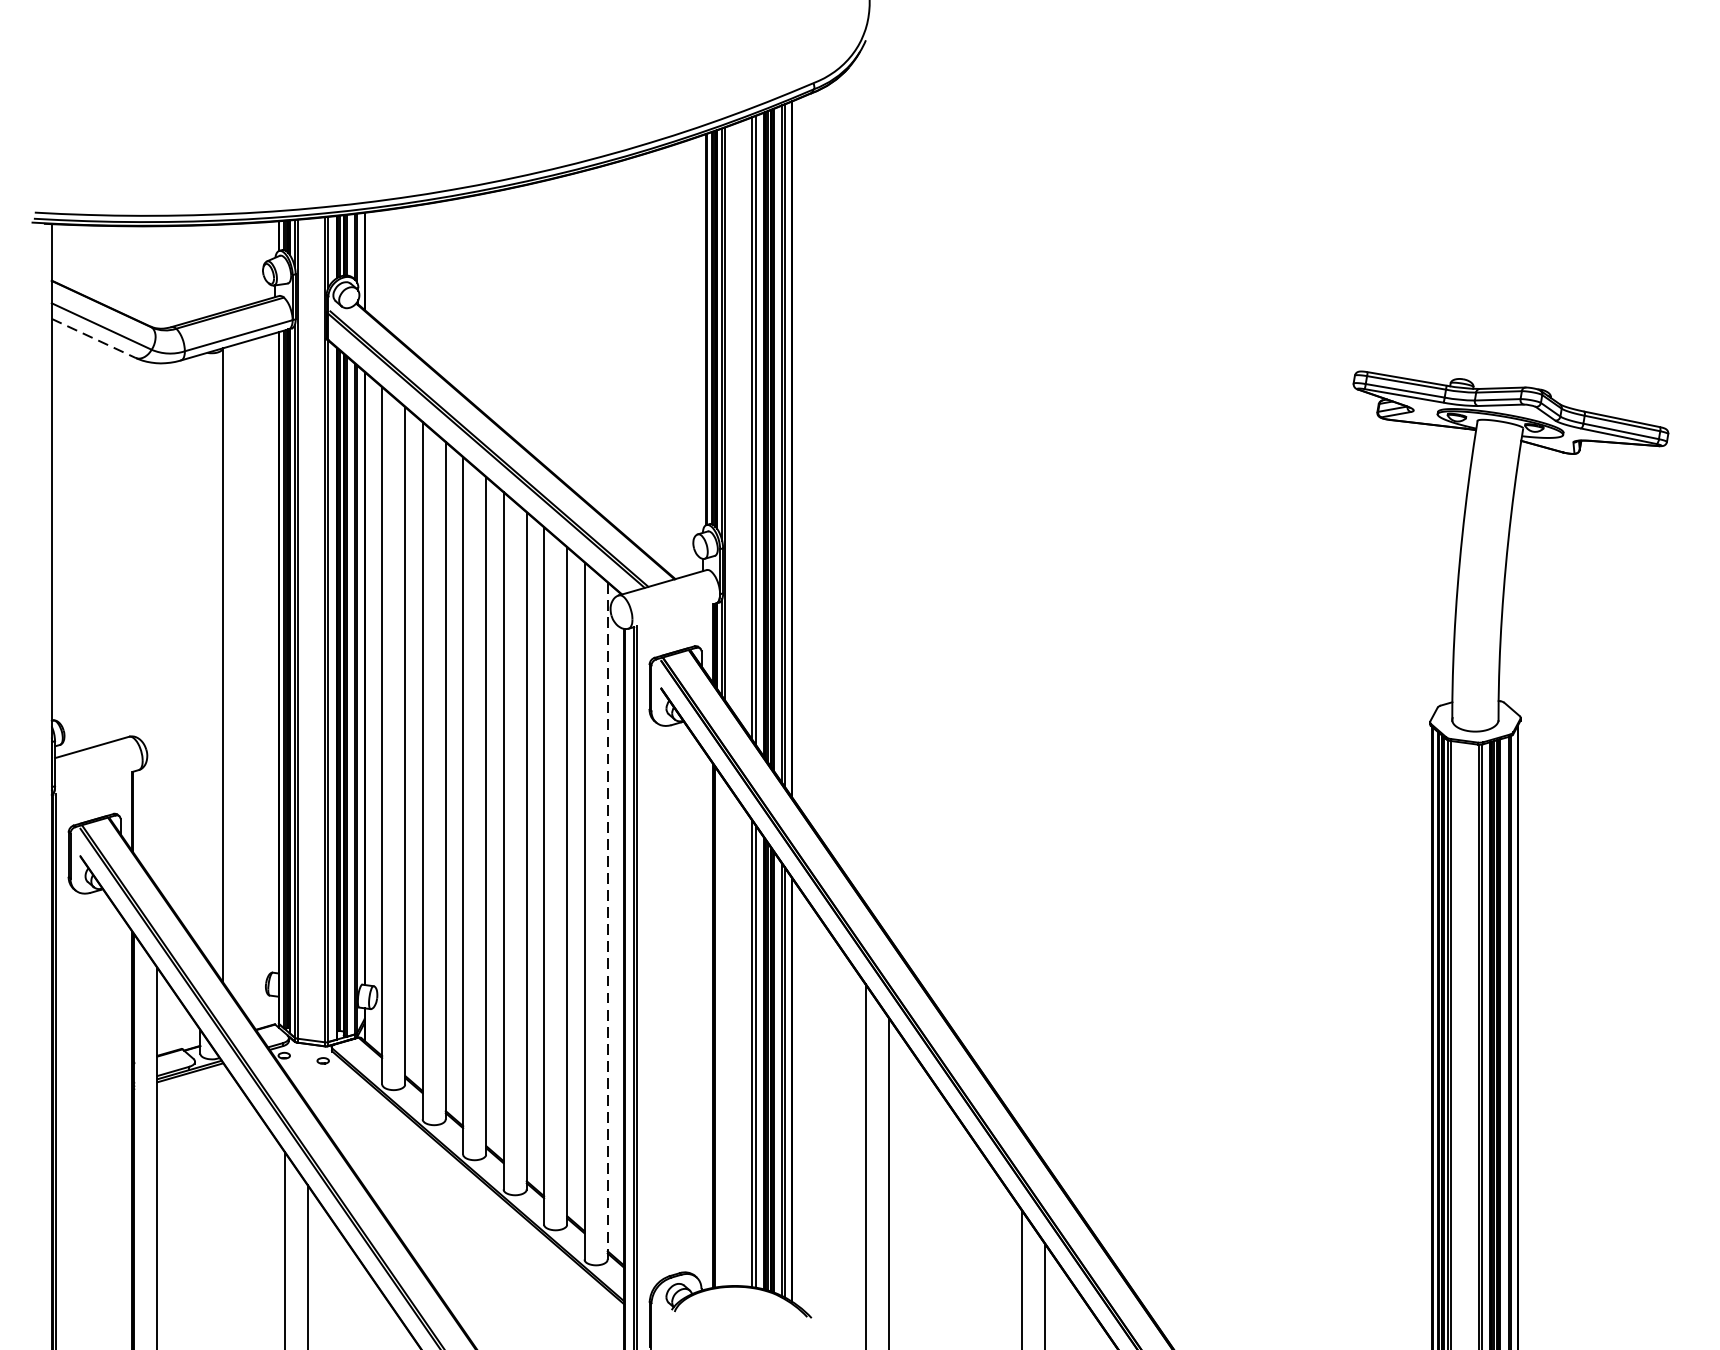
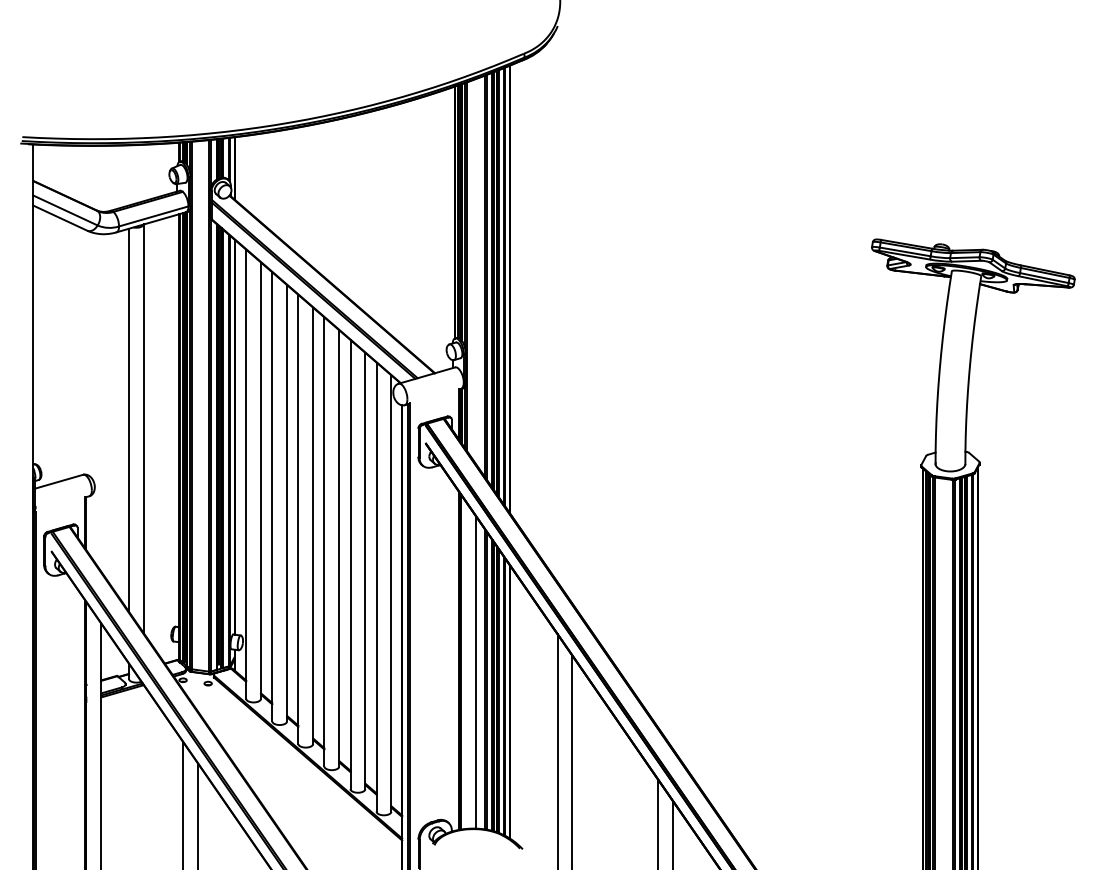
line: (93, 338) -> (60, 218), dashed -> solid
line: (199, 650) -> (128, 419), added
line: (607, 921) -> (391, 593), dashed -> solid
line: (738, 1042) -> (475, 671), added

